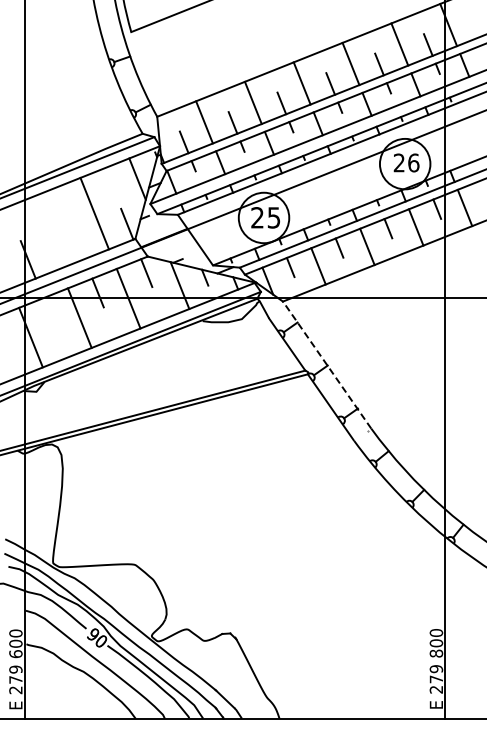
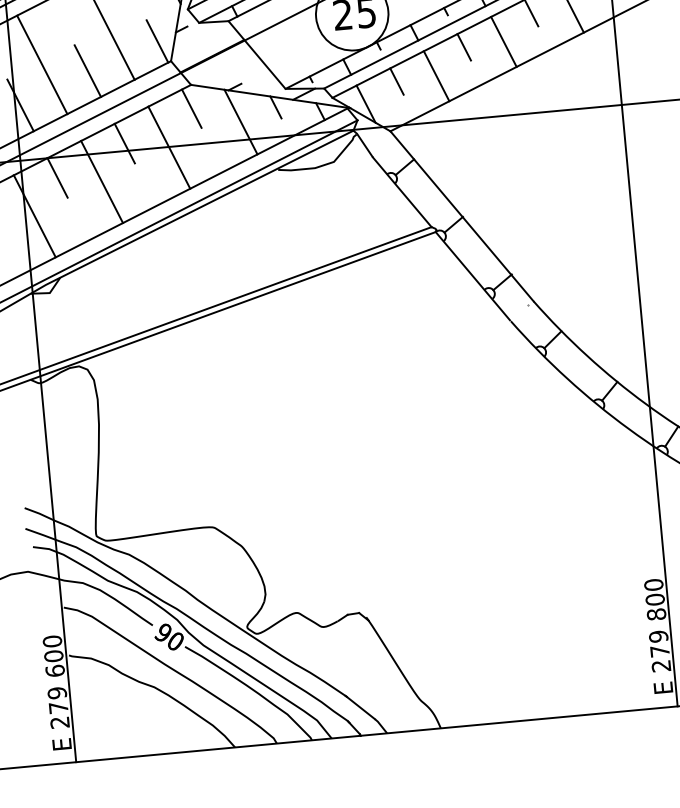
line: (45, 232) -> (41, 64), added
line: (76, 240) -> (87, 71), added
line: (48, 312) -> (56, 178), added
line: (326, 364) -> (461, 215), dashed -> solid

